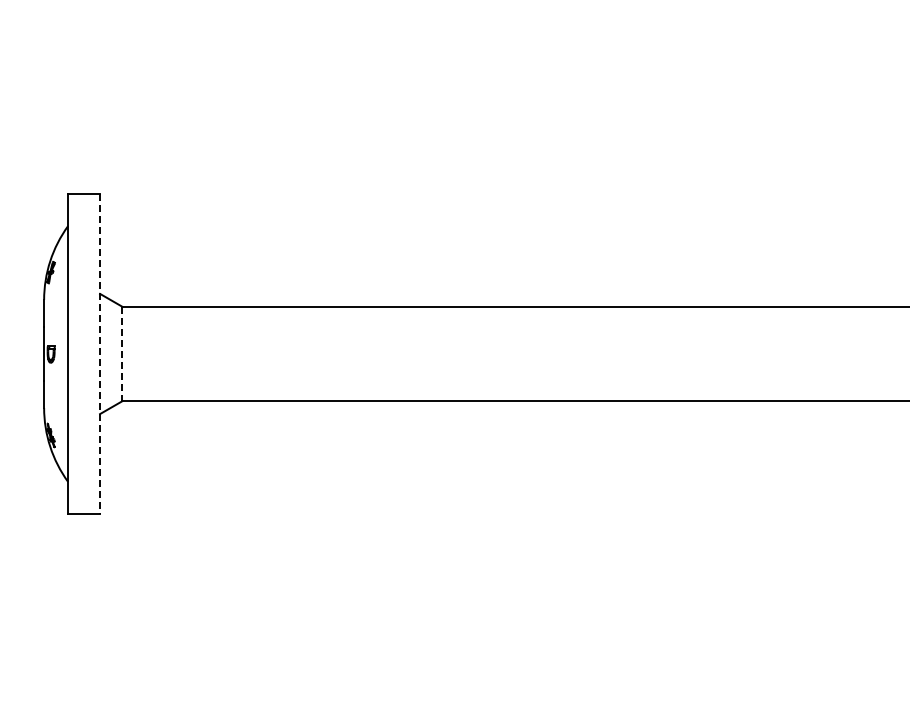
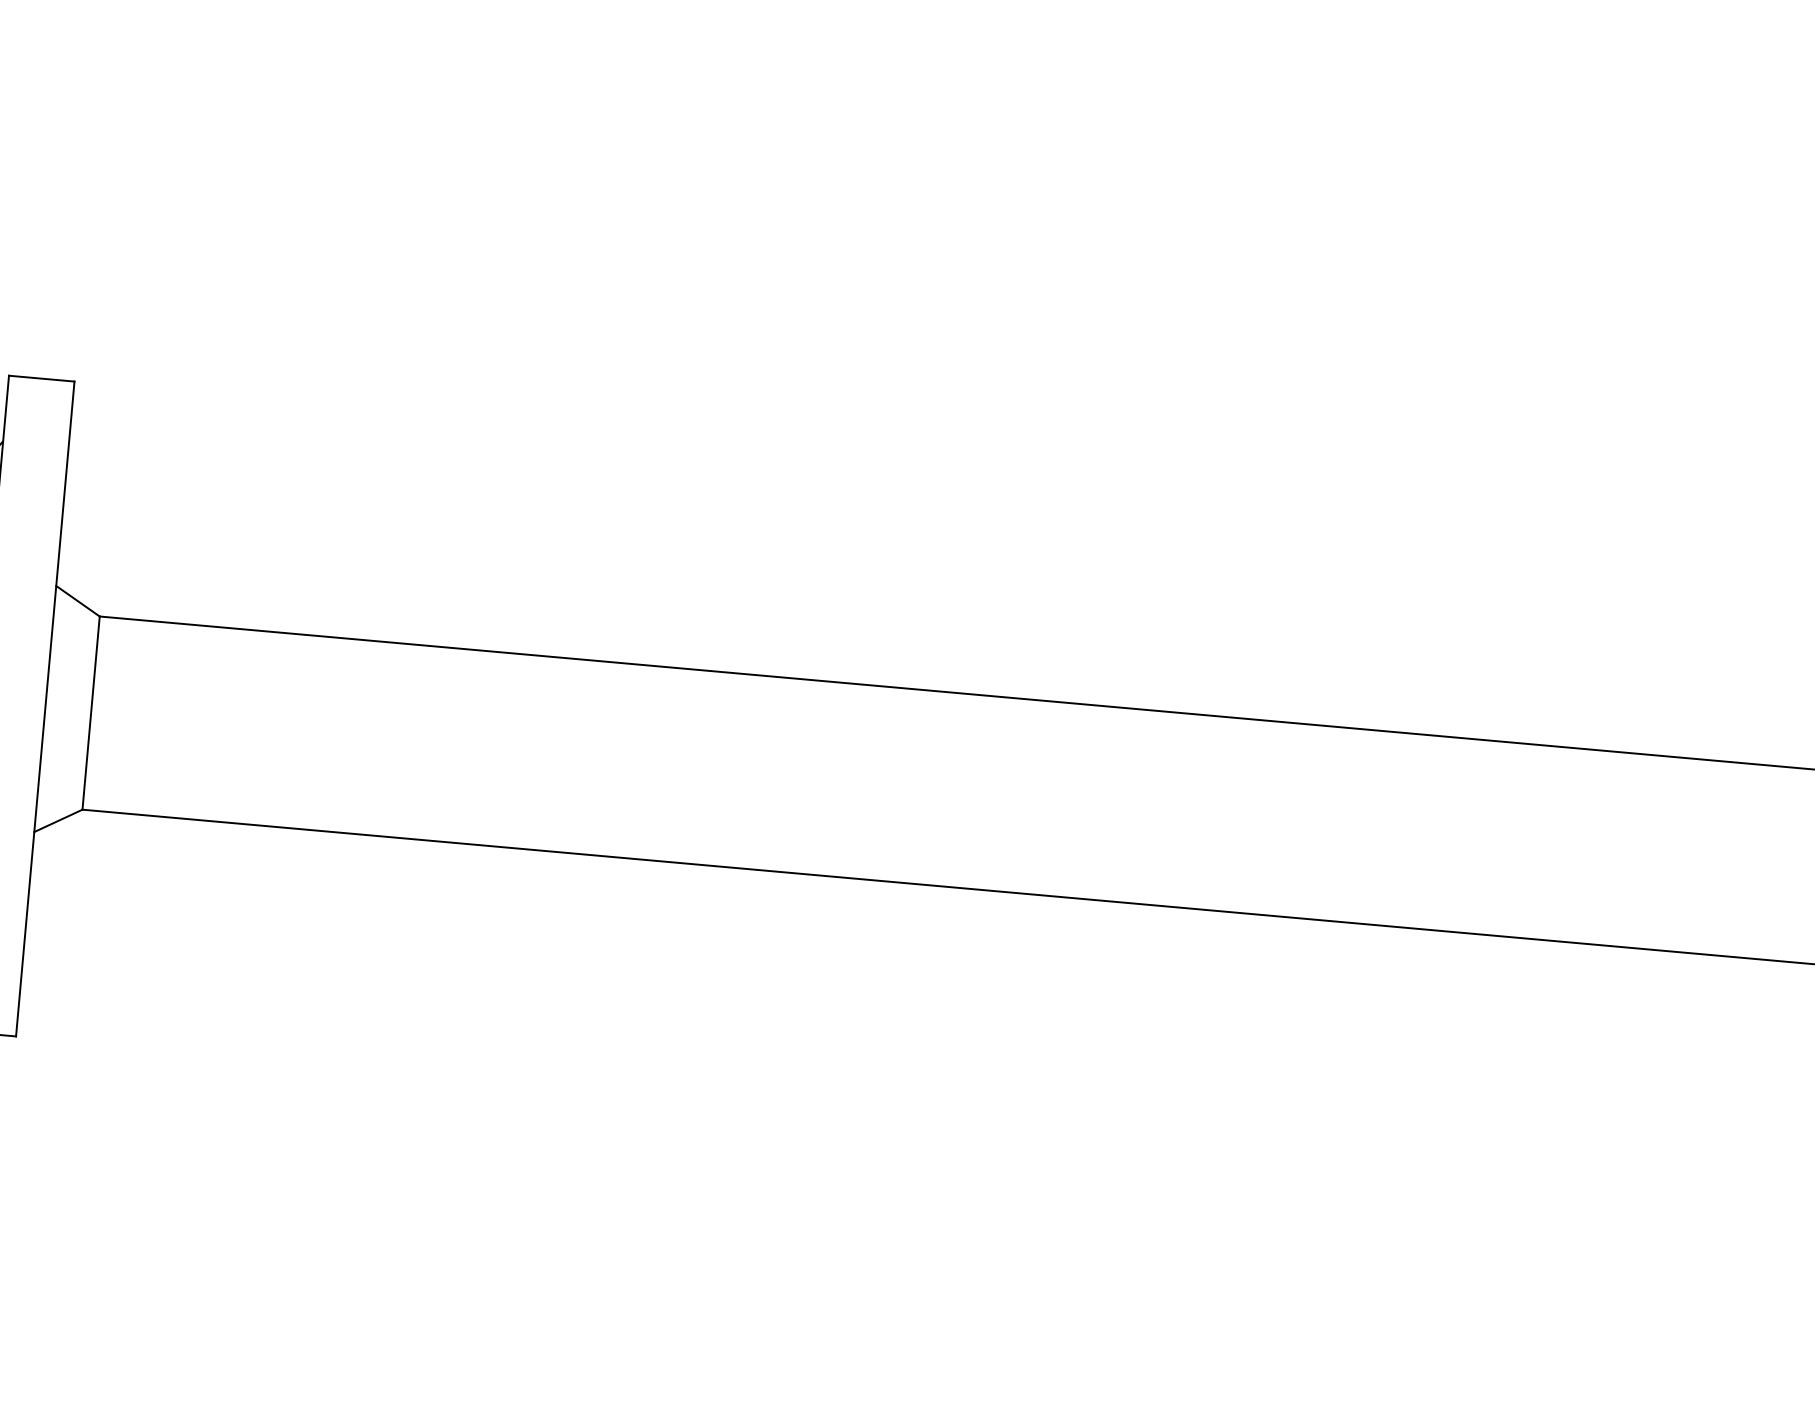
line: (100, 353) -> (46, 708), dashed -> solid
line: (122, 354) -> (91, 714), dashed -> solid

